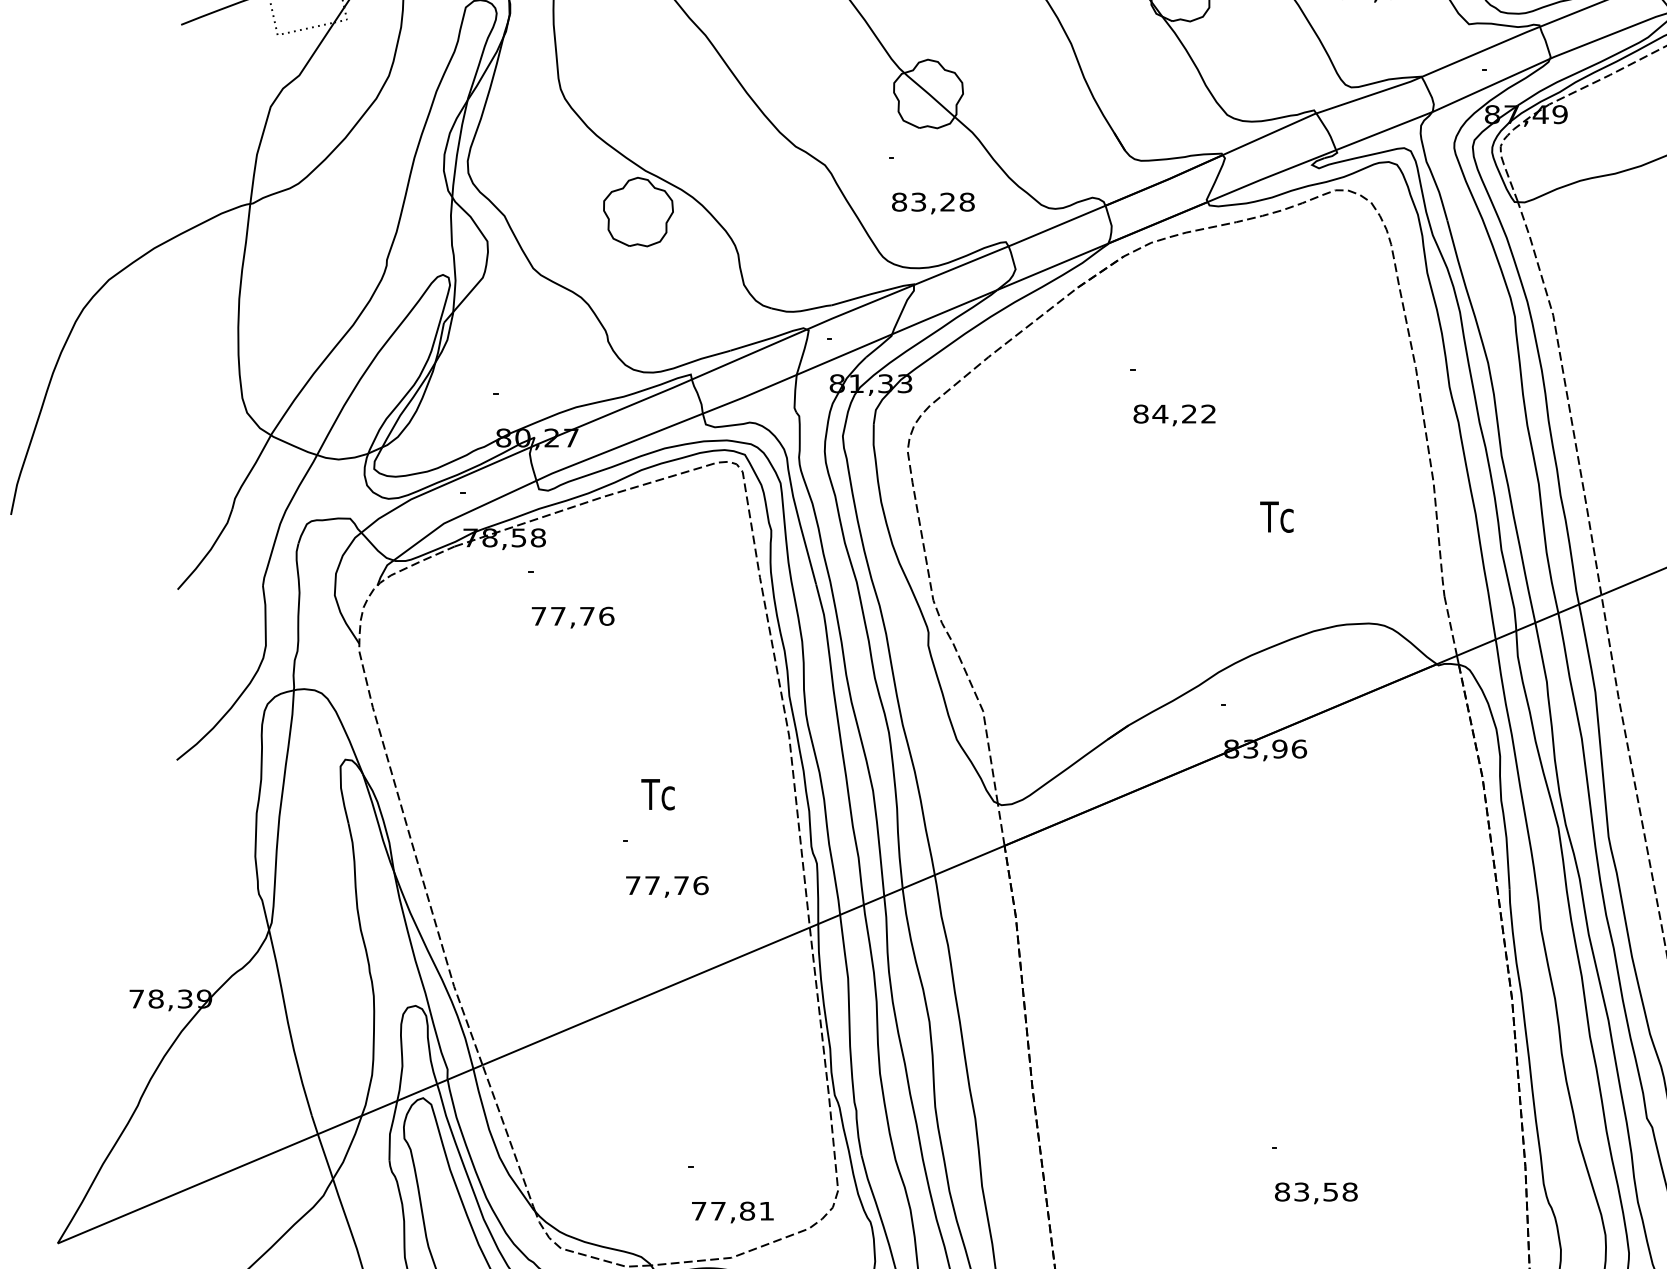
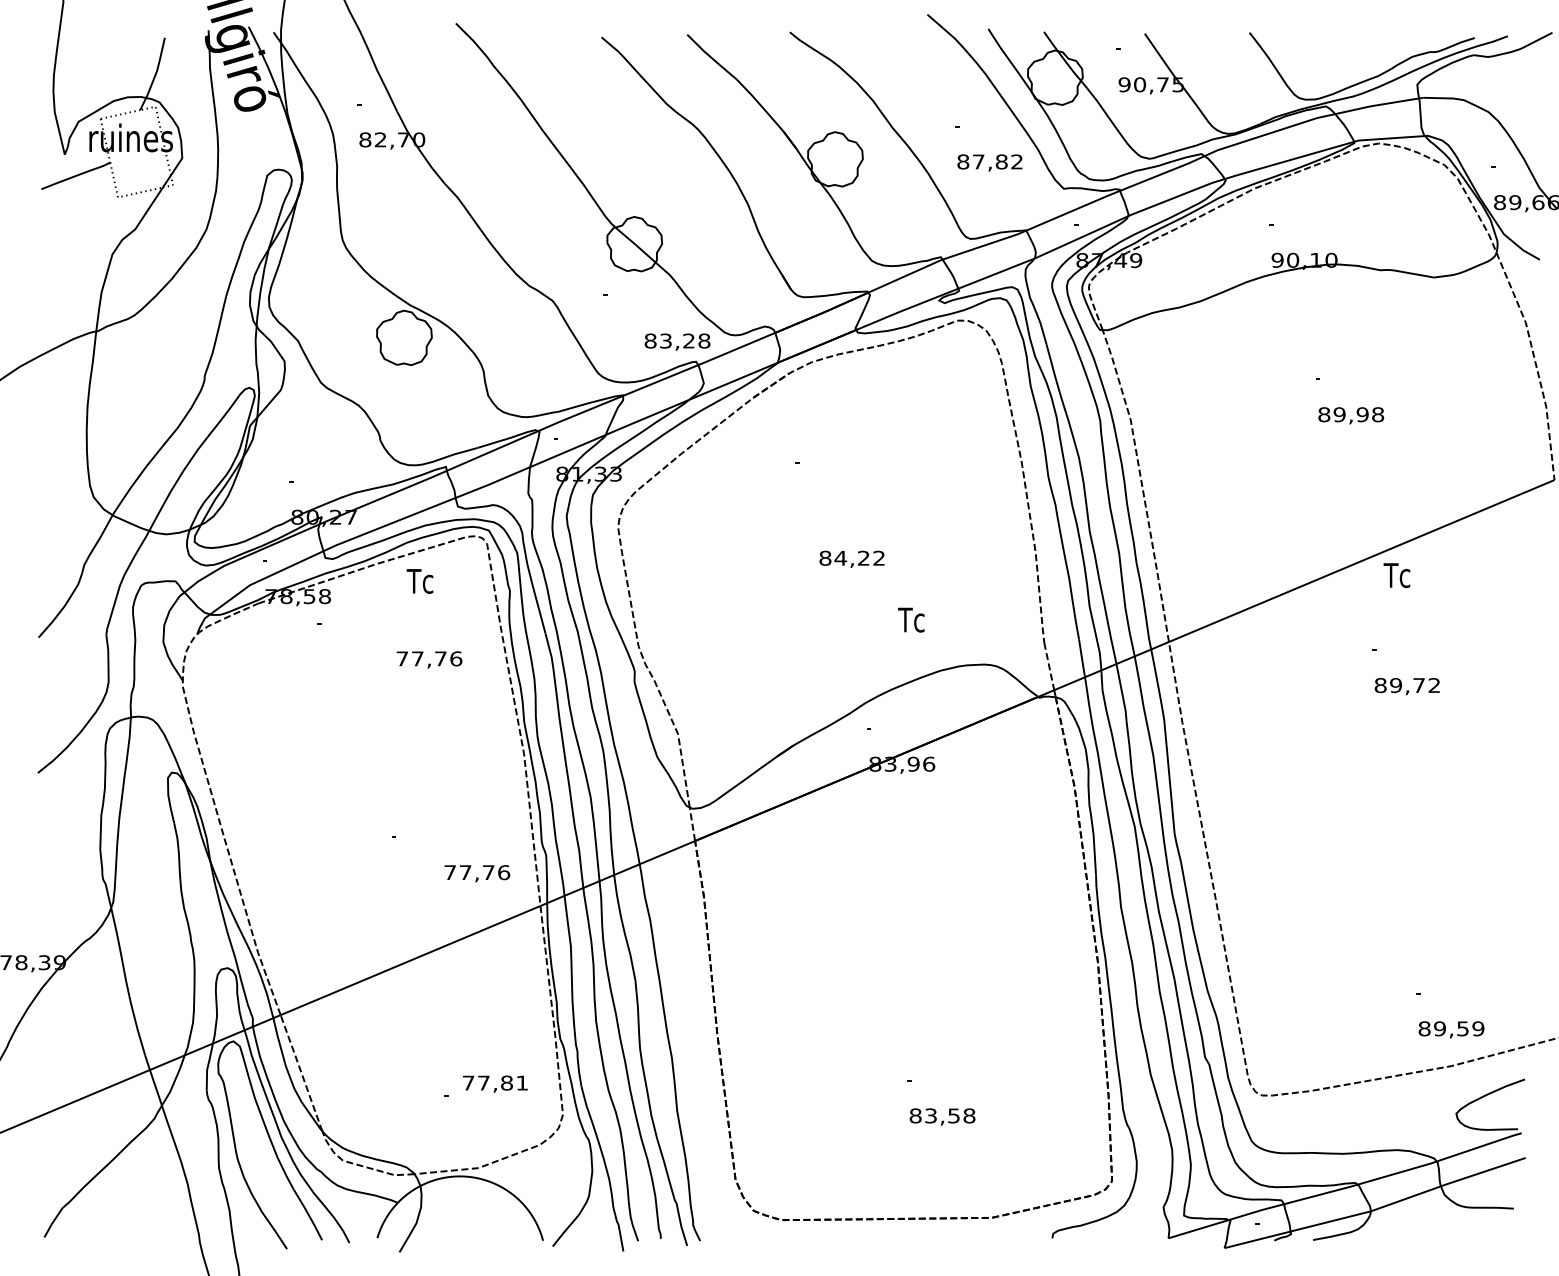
text: (933, 202) -> (677, 341), moved
text: (1173, 414) -> (851, 558), moved
text: (1277, 516) -> (911, 619), moved
text: (573, 617) -> (429, 659), moved
text: (657, 794) -> (419, 581), moved
text: (667, 886) -> (477, 873), moved
text: (733, 1211) -> (495, 1083), moved

